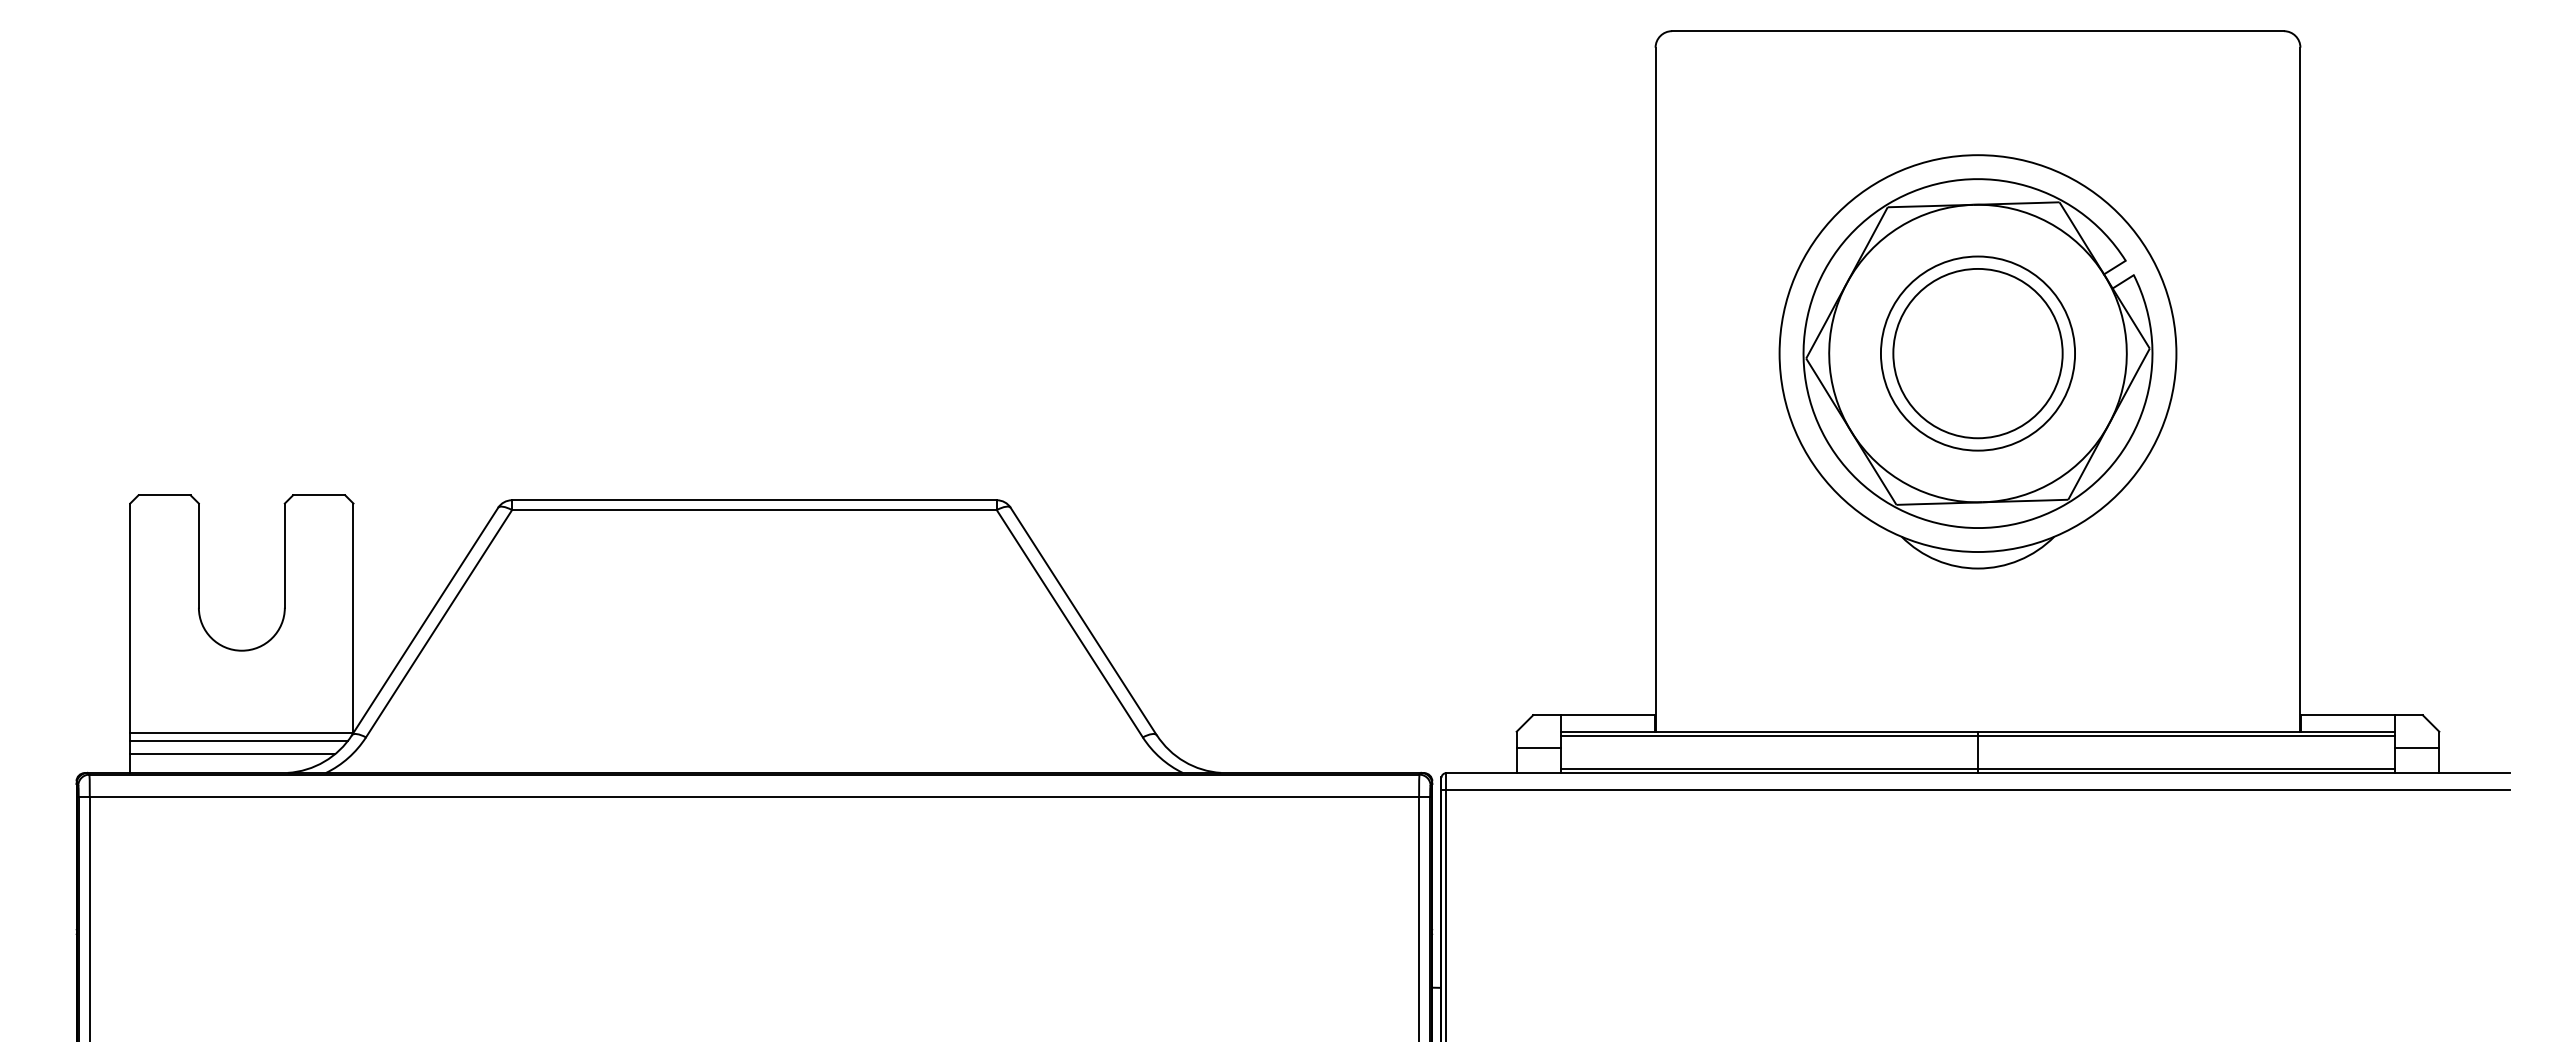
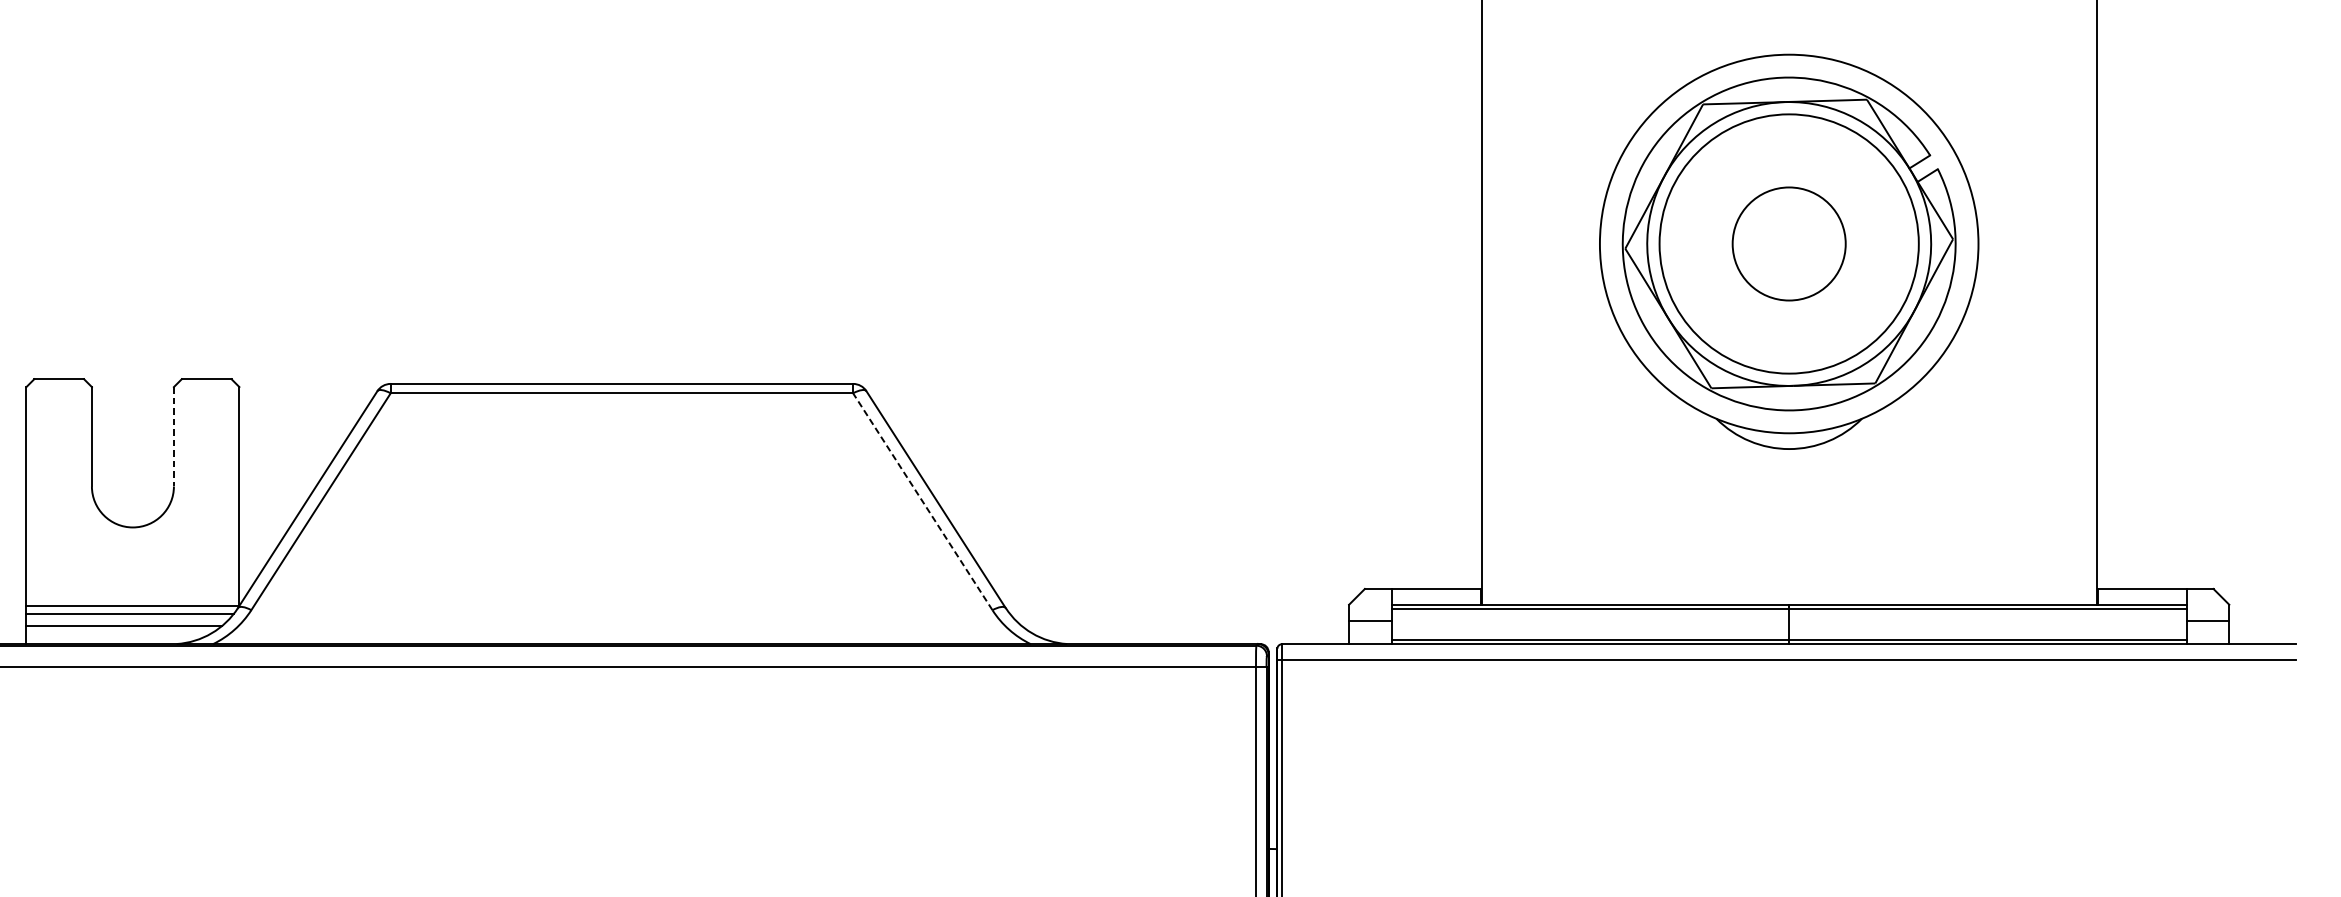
circle: (1977, 353) -> (1788, 243), size x0.7
circle: (1977, 353) -> (1788, 243), size x1.4
line: (284, 556) -> (173, 437), solid -> dashed
line: (1069, 623) -> (922, 501), solid -> dashed

